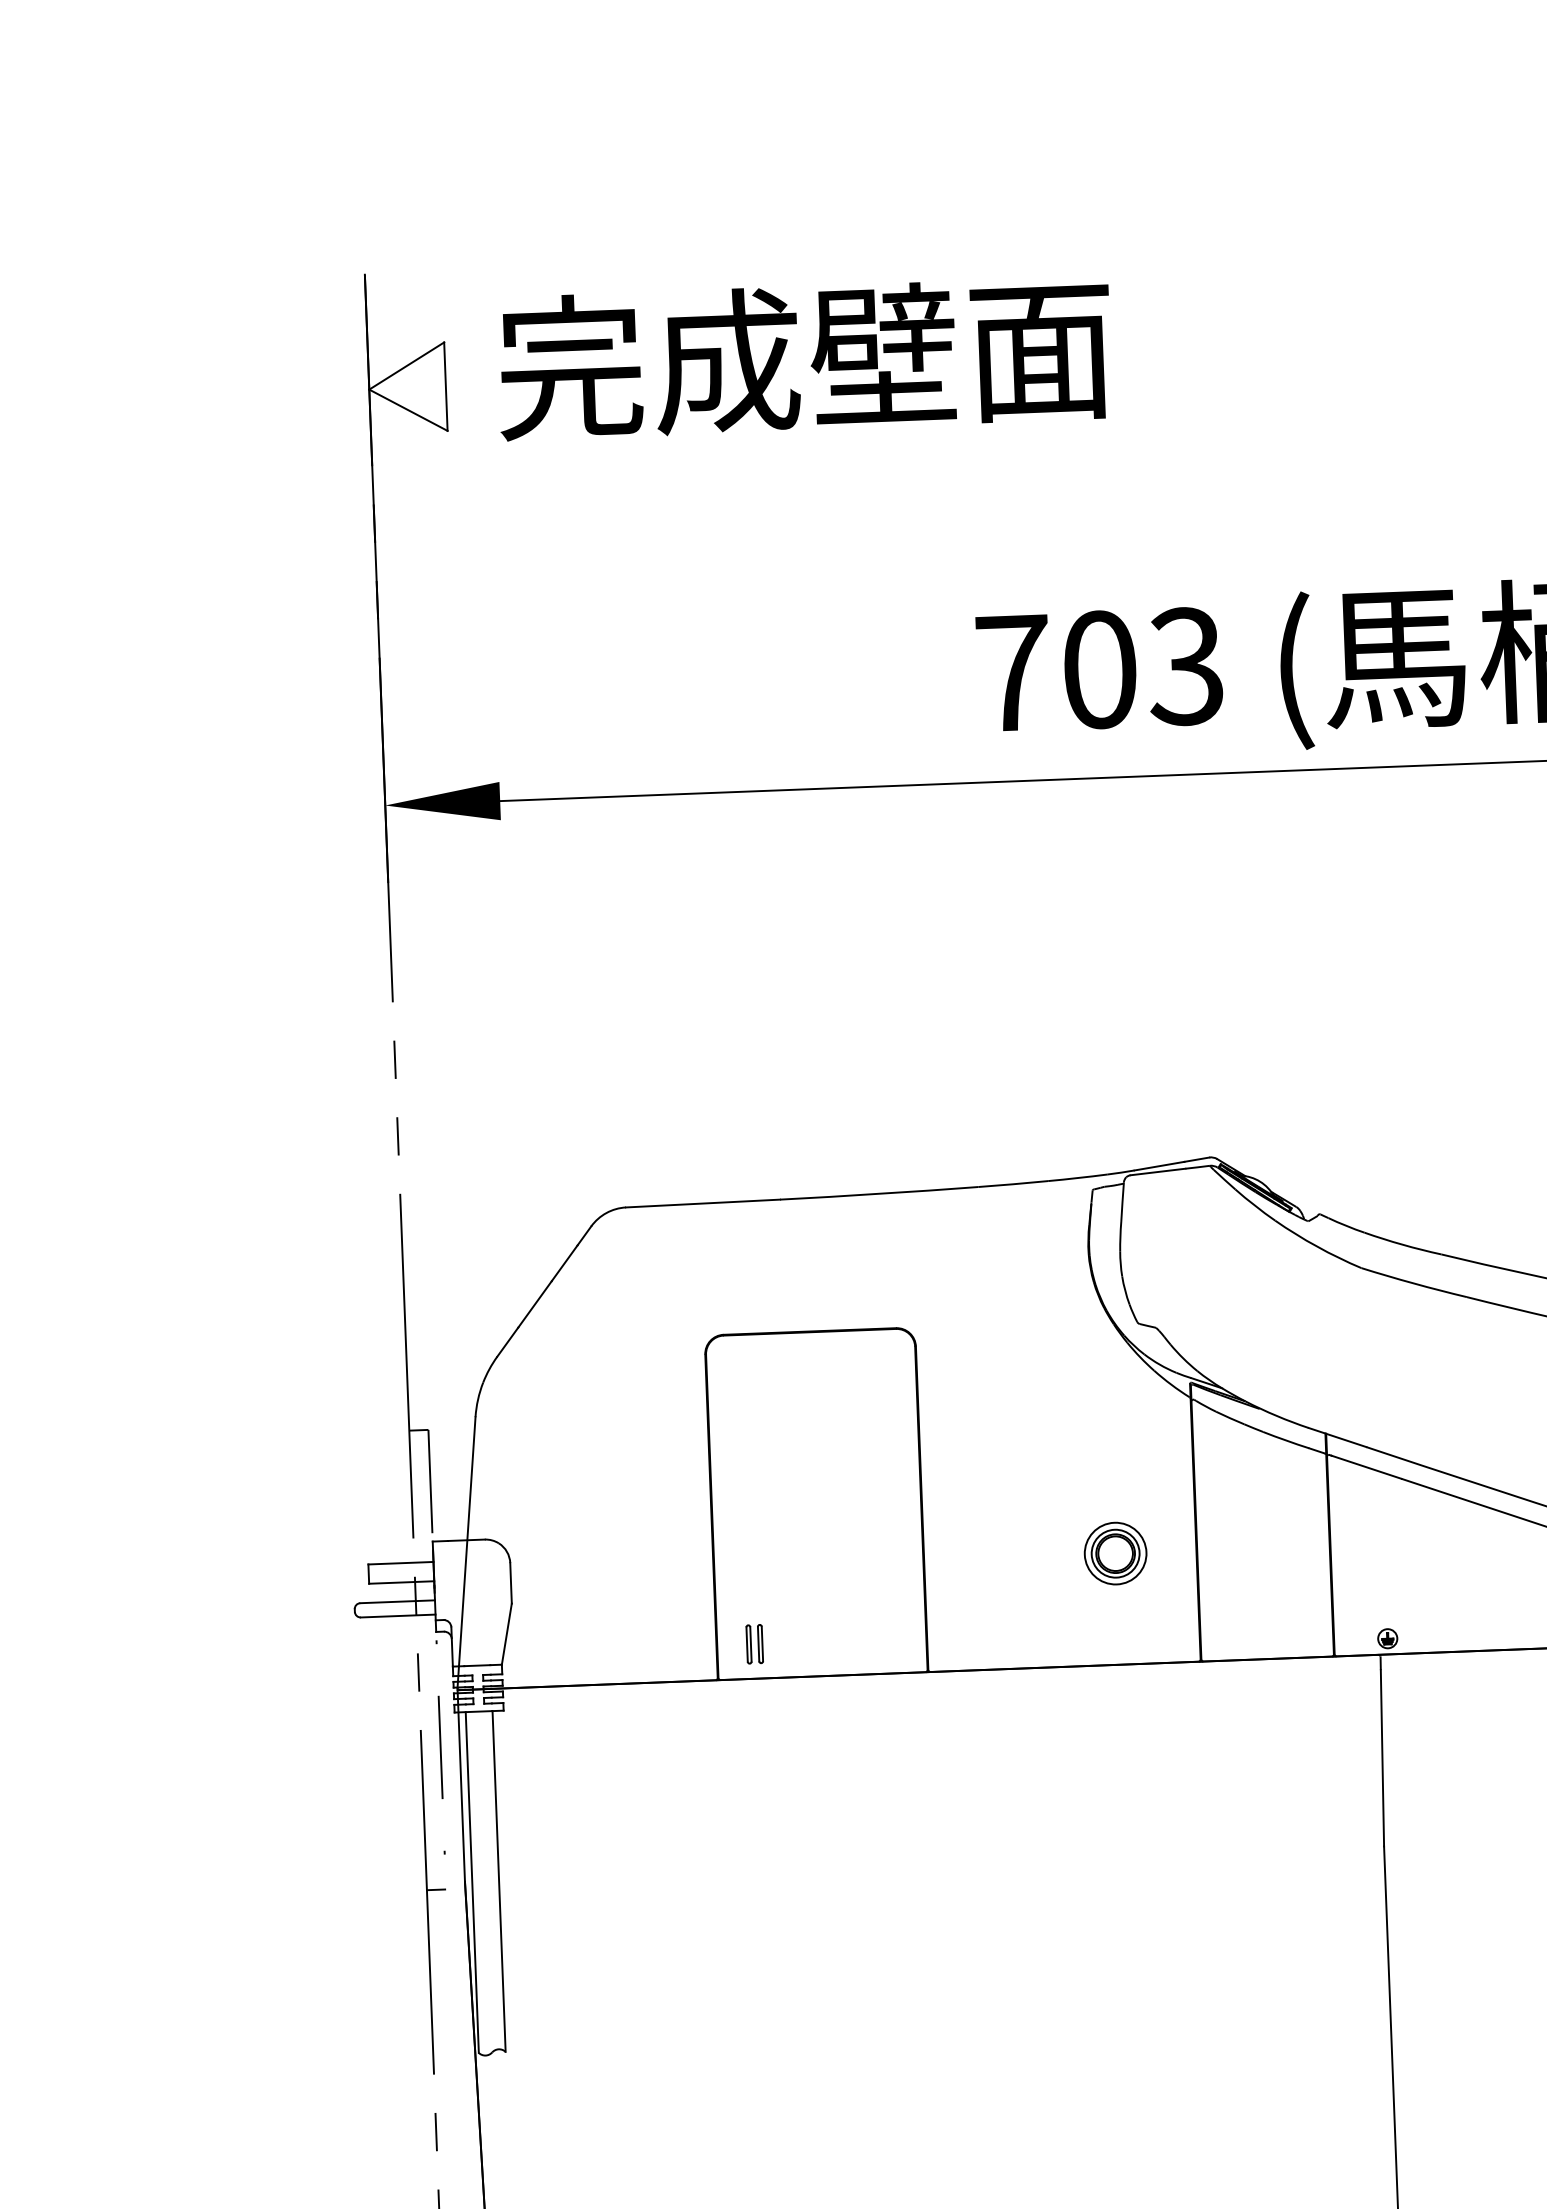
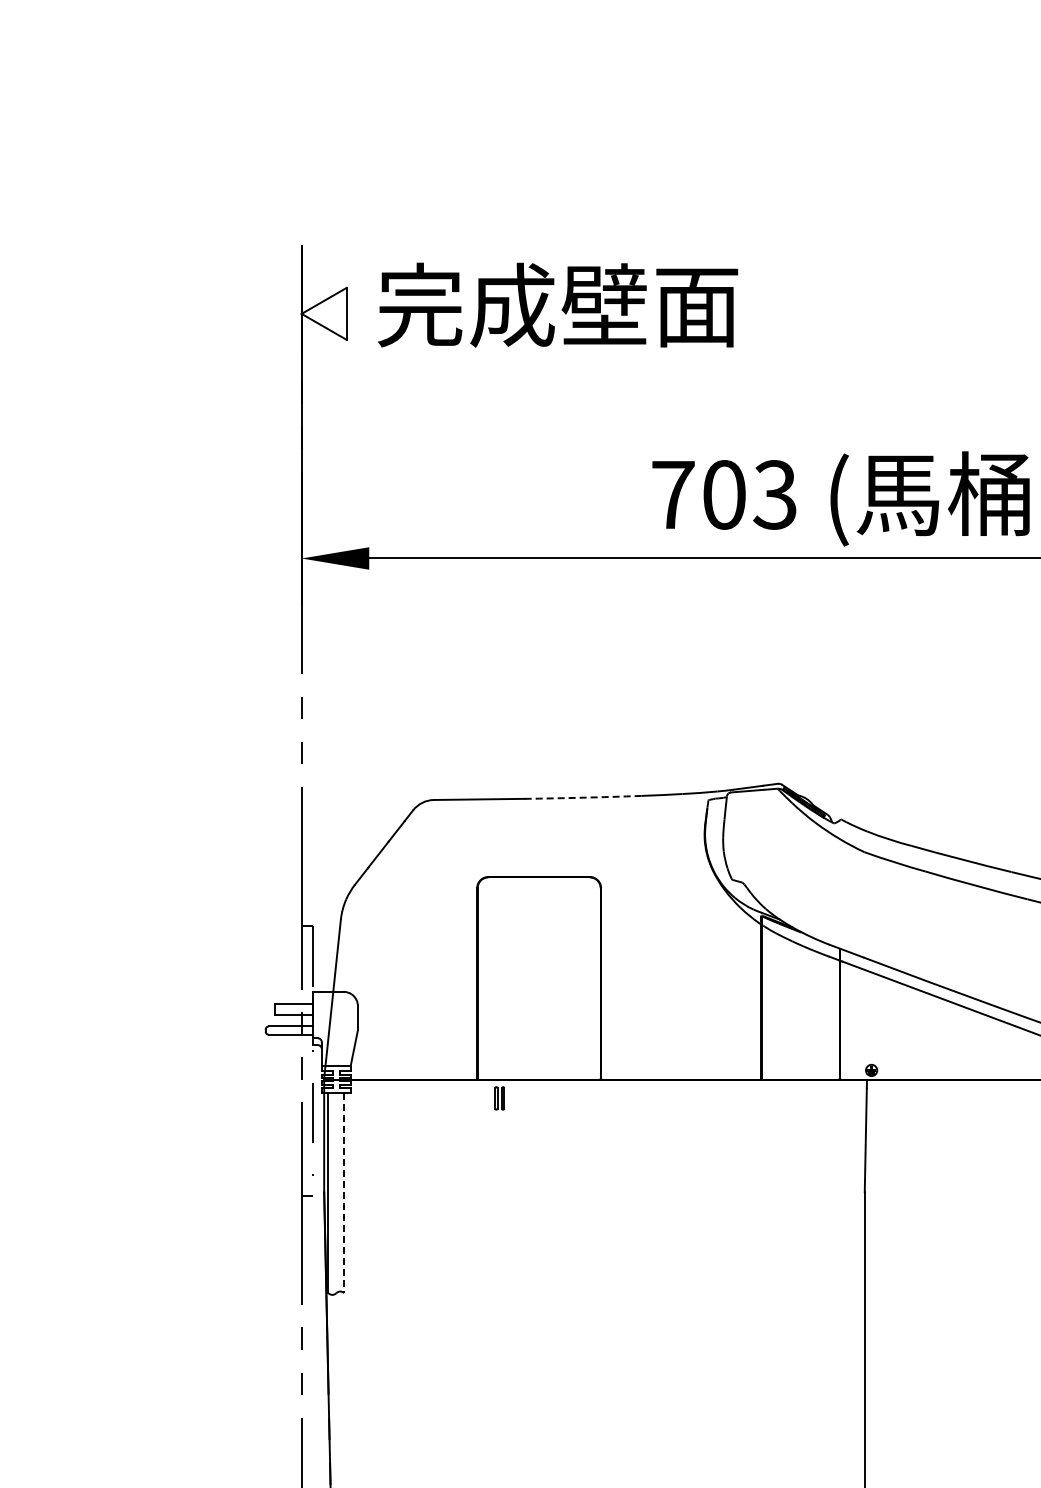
arc: (878, 1193) -> (582, 797), solid -> dashed
part: (1115, 1553) -> (713, 1014), removed
part: (754, 1644) -> (499, 1098), moved
line: (499, 1882) -> (344, 1193), solid -> dashed

